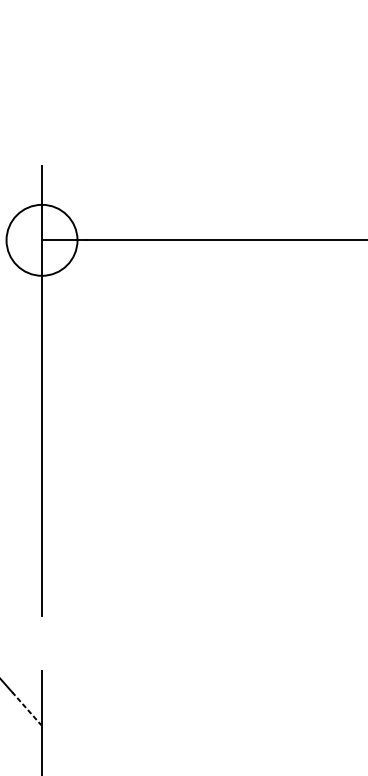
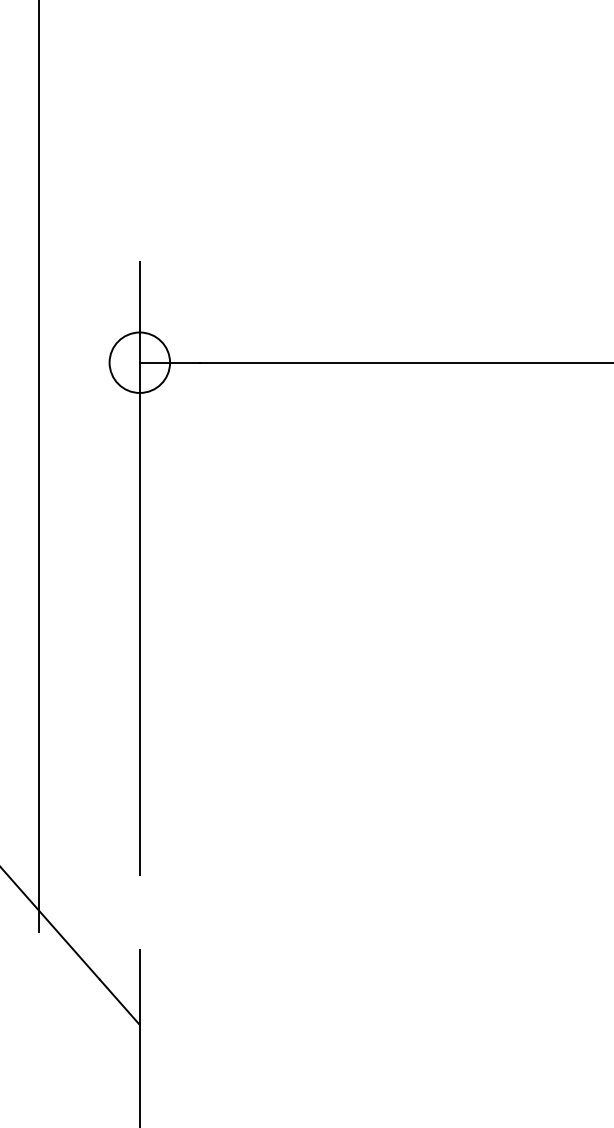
circle: (41, 240) -> (139, 362), size x0.62
line: (27, 708) -> (119, 1001), dashed -> solid

